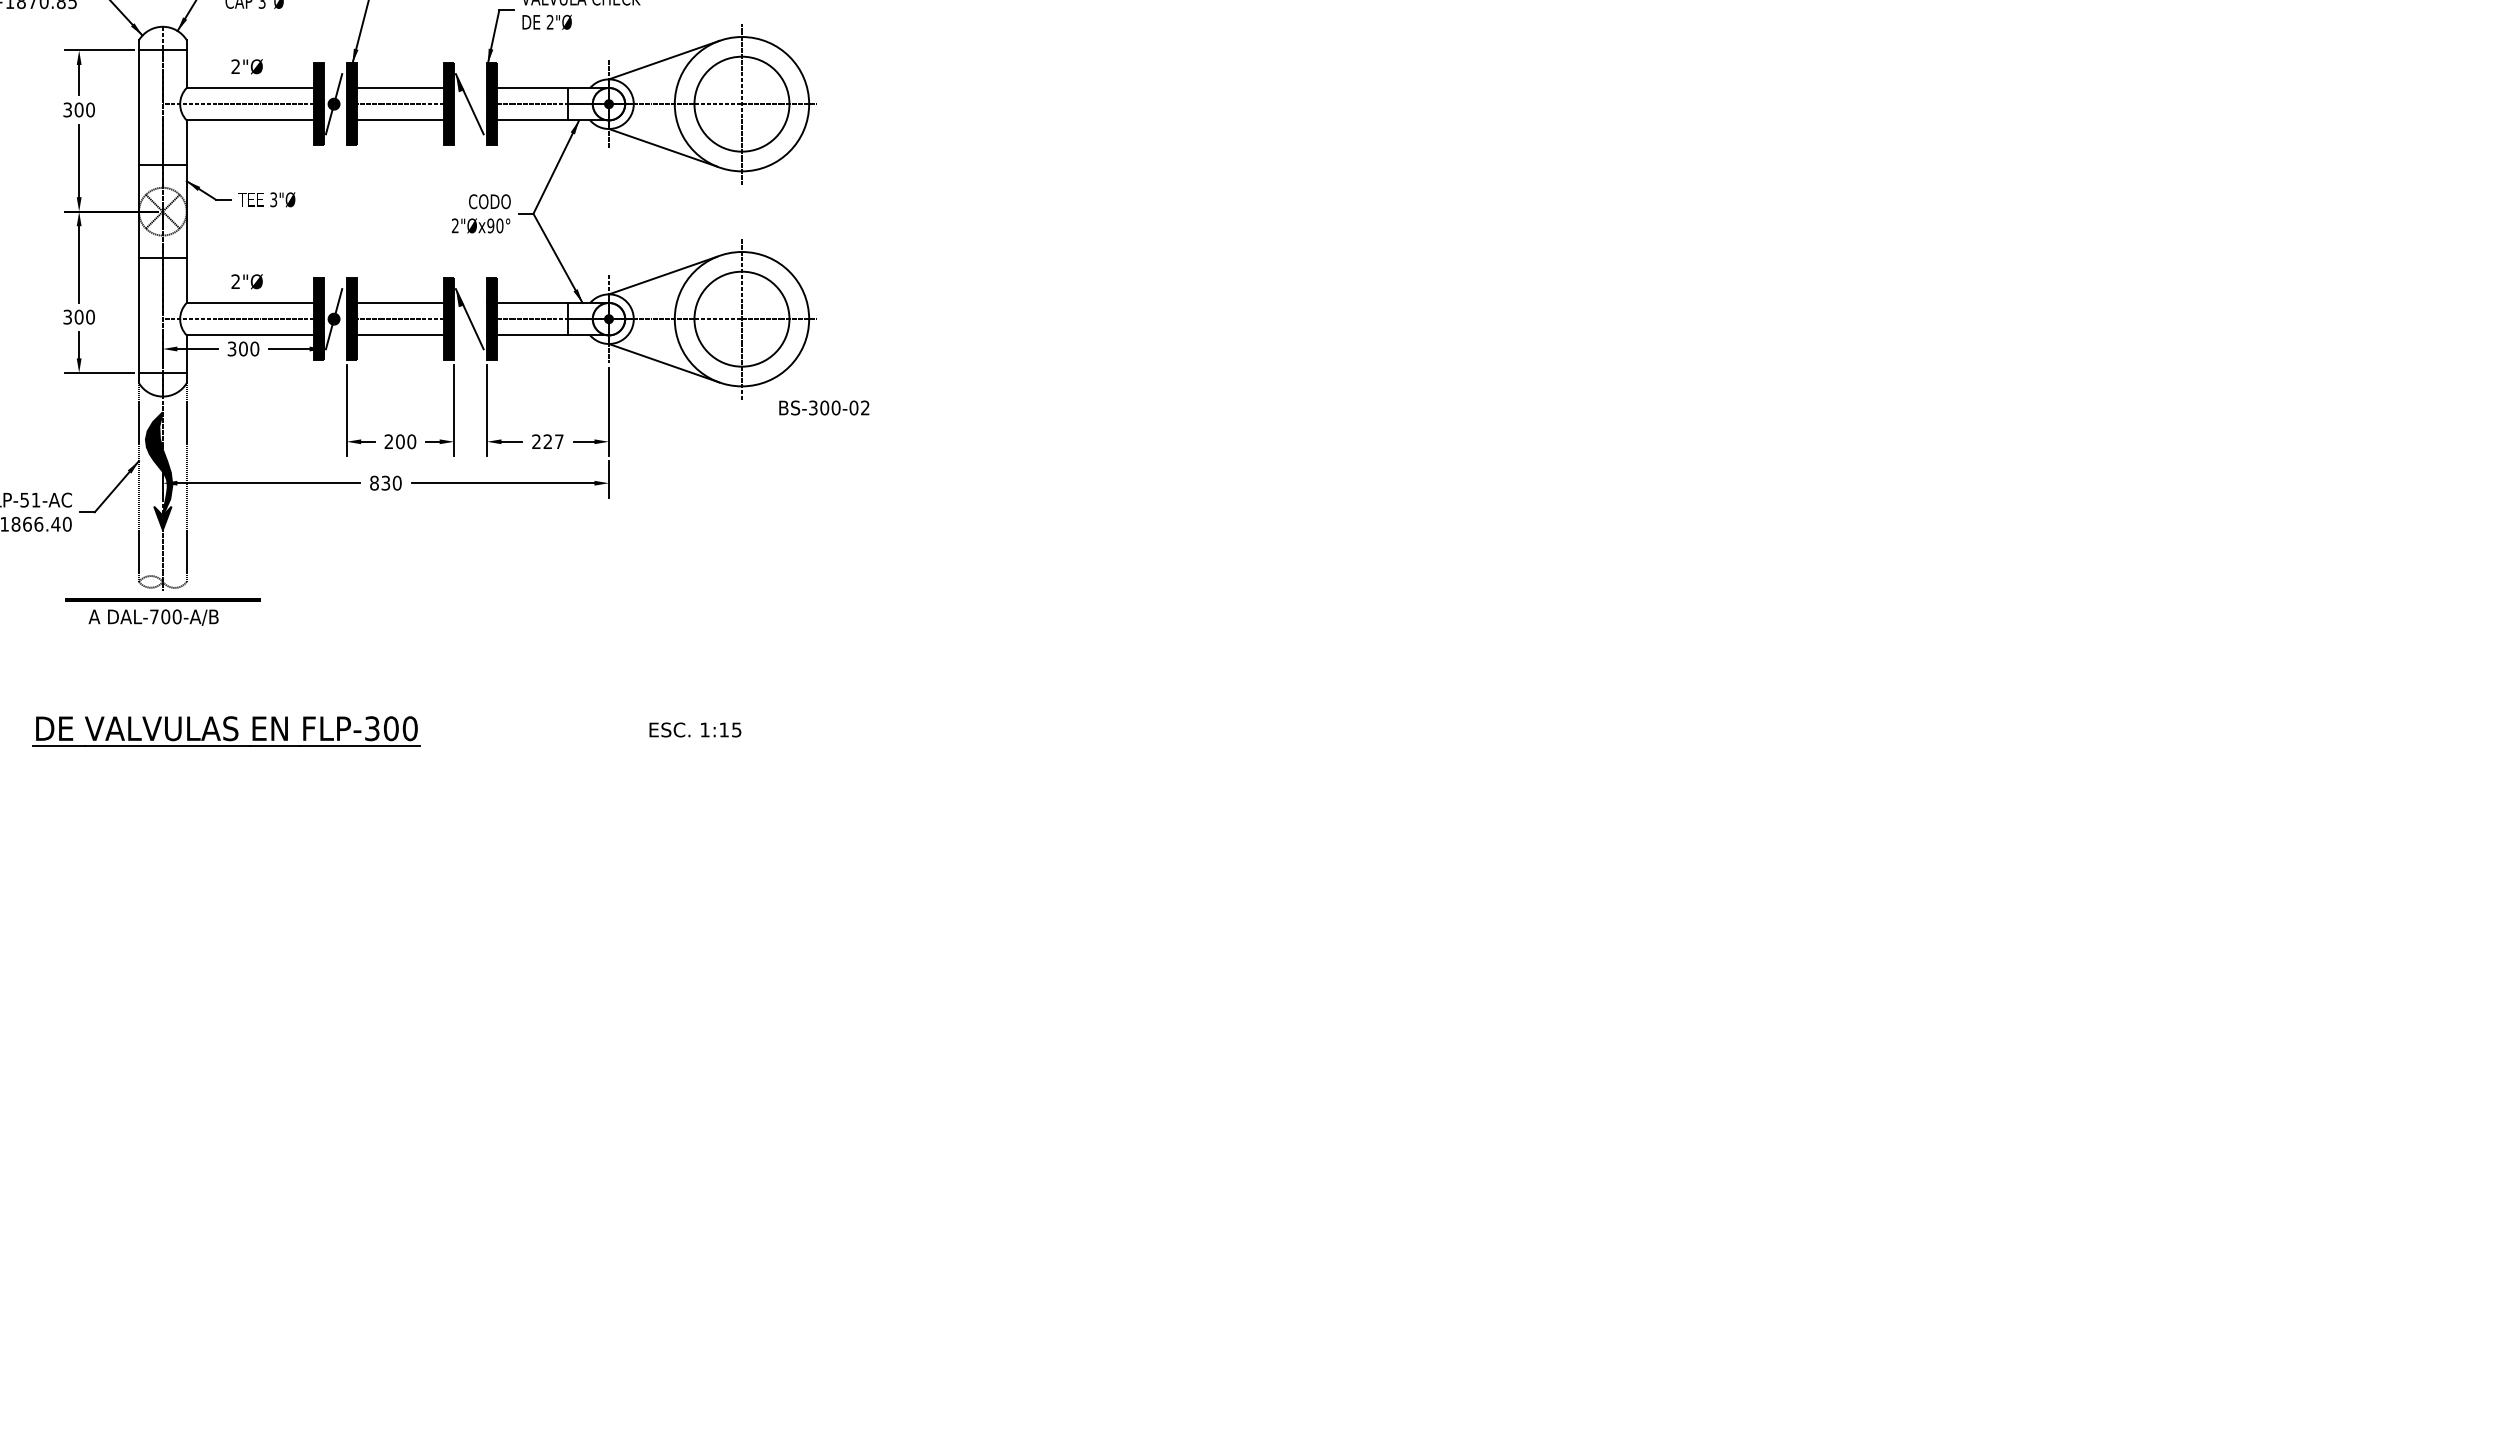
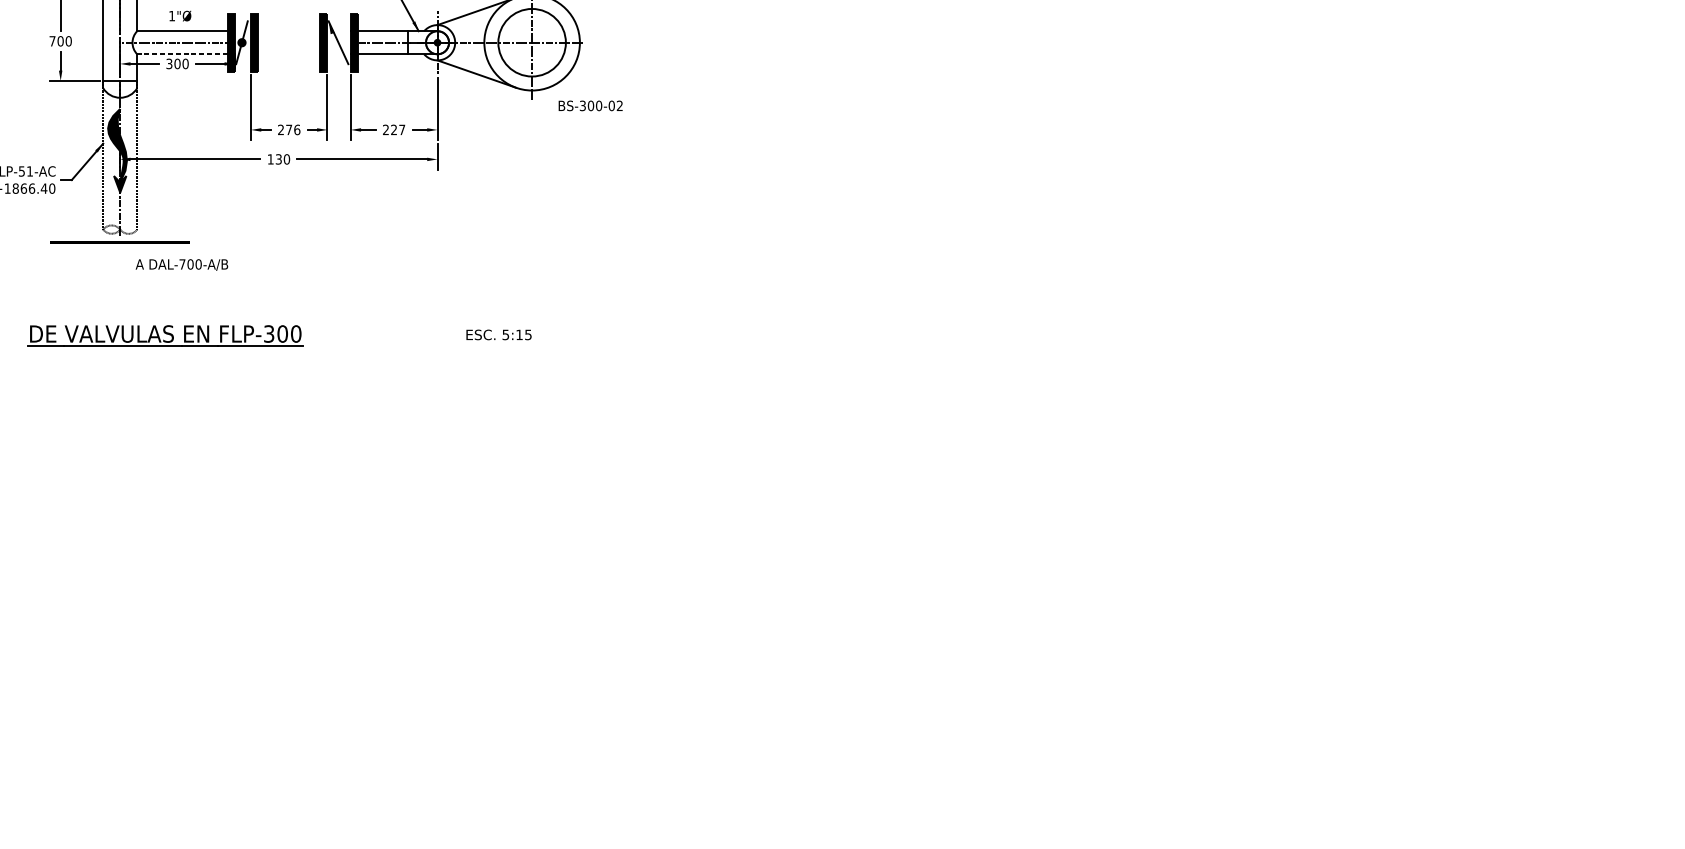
text: (235, 281) -> (171, 15), 2"Ø -> 1"Ø
line: (399, 302) -> (288, 30), removed
text: (67, 316) -> (52, 40), 300 -> 700
line: (399, 319) -> (288, 42), removed
line: (250, 335) -> (182, 54), solid -> dashed
line: (399, 335) -> (288, 54), removed
text: (406, 441) -> (293, 129), 200 -> 276
text: (374, 482) -> (270, 158), 830 -> 130
text: (153, 617) -> (181, 264), moved
text: (704, 729) -> (505, 334), 1:15 -> 5:15

